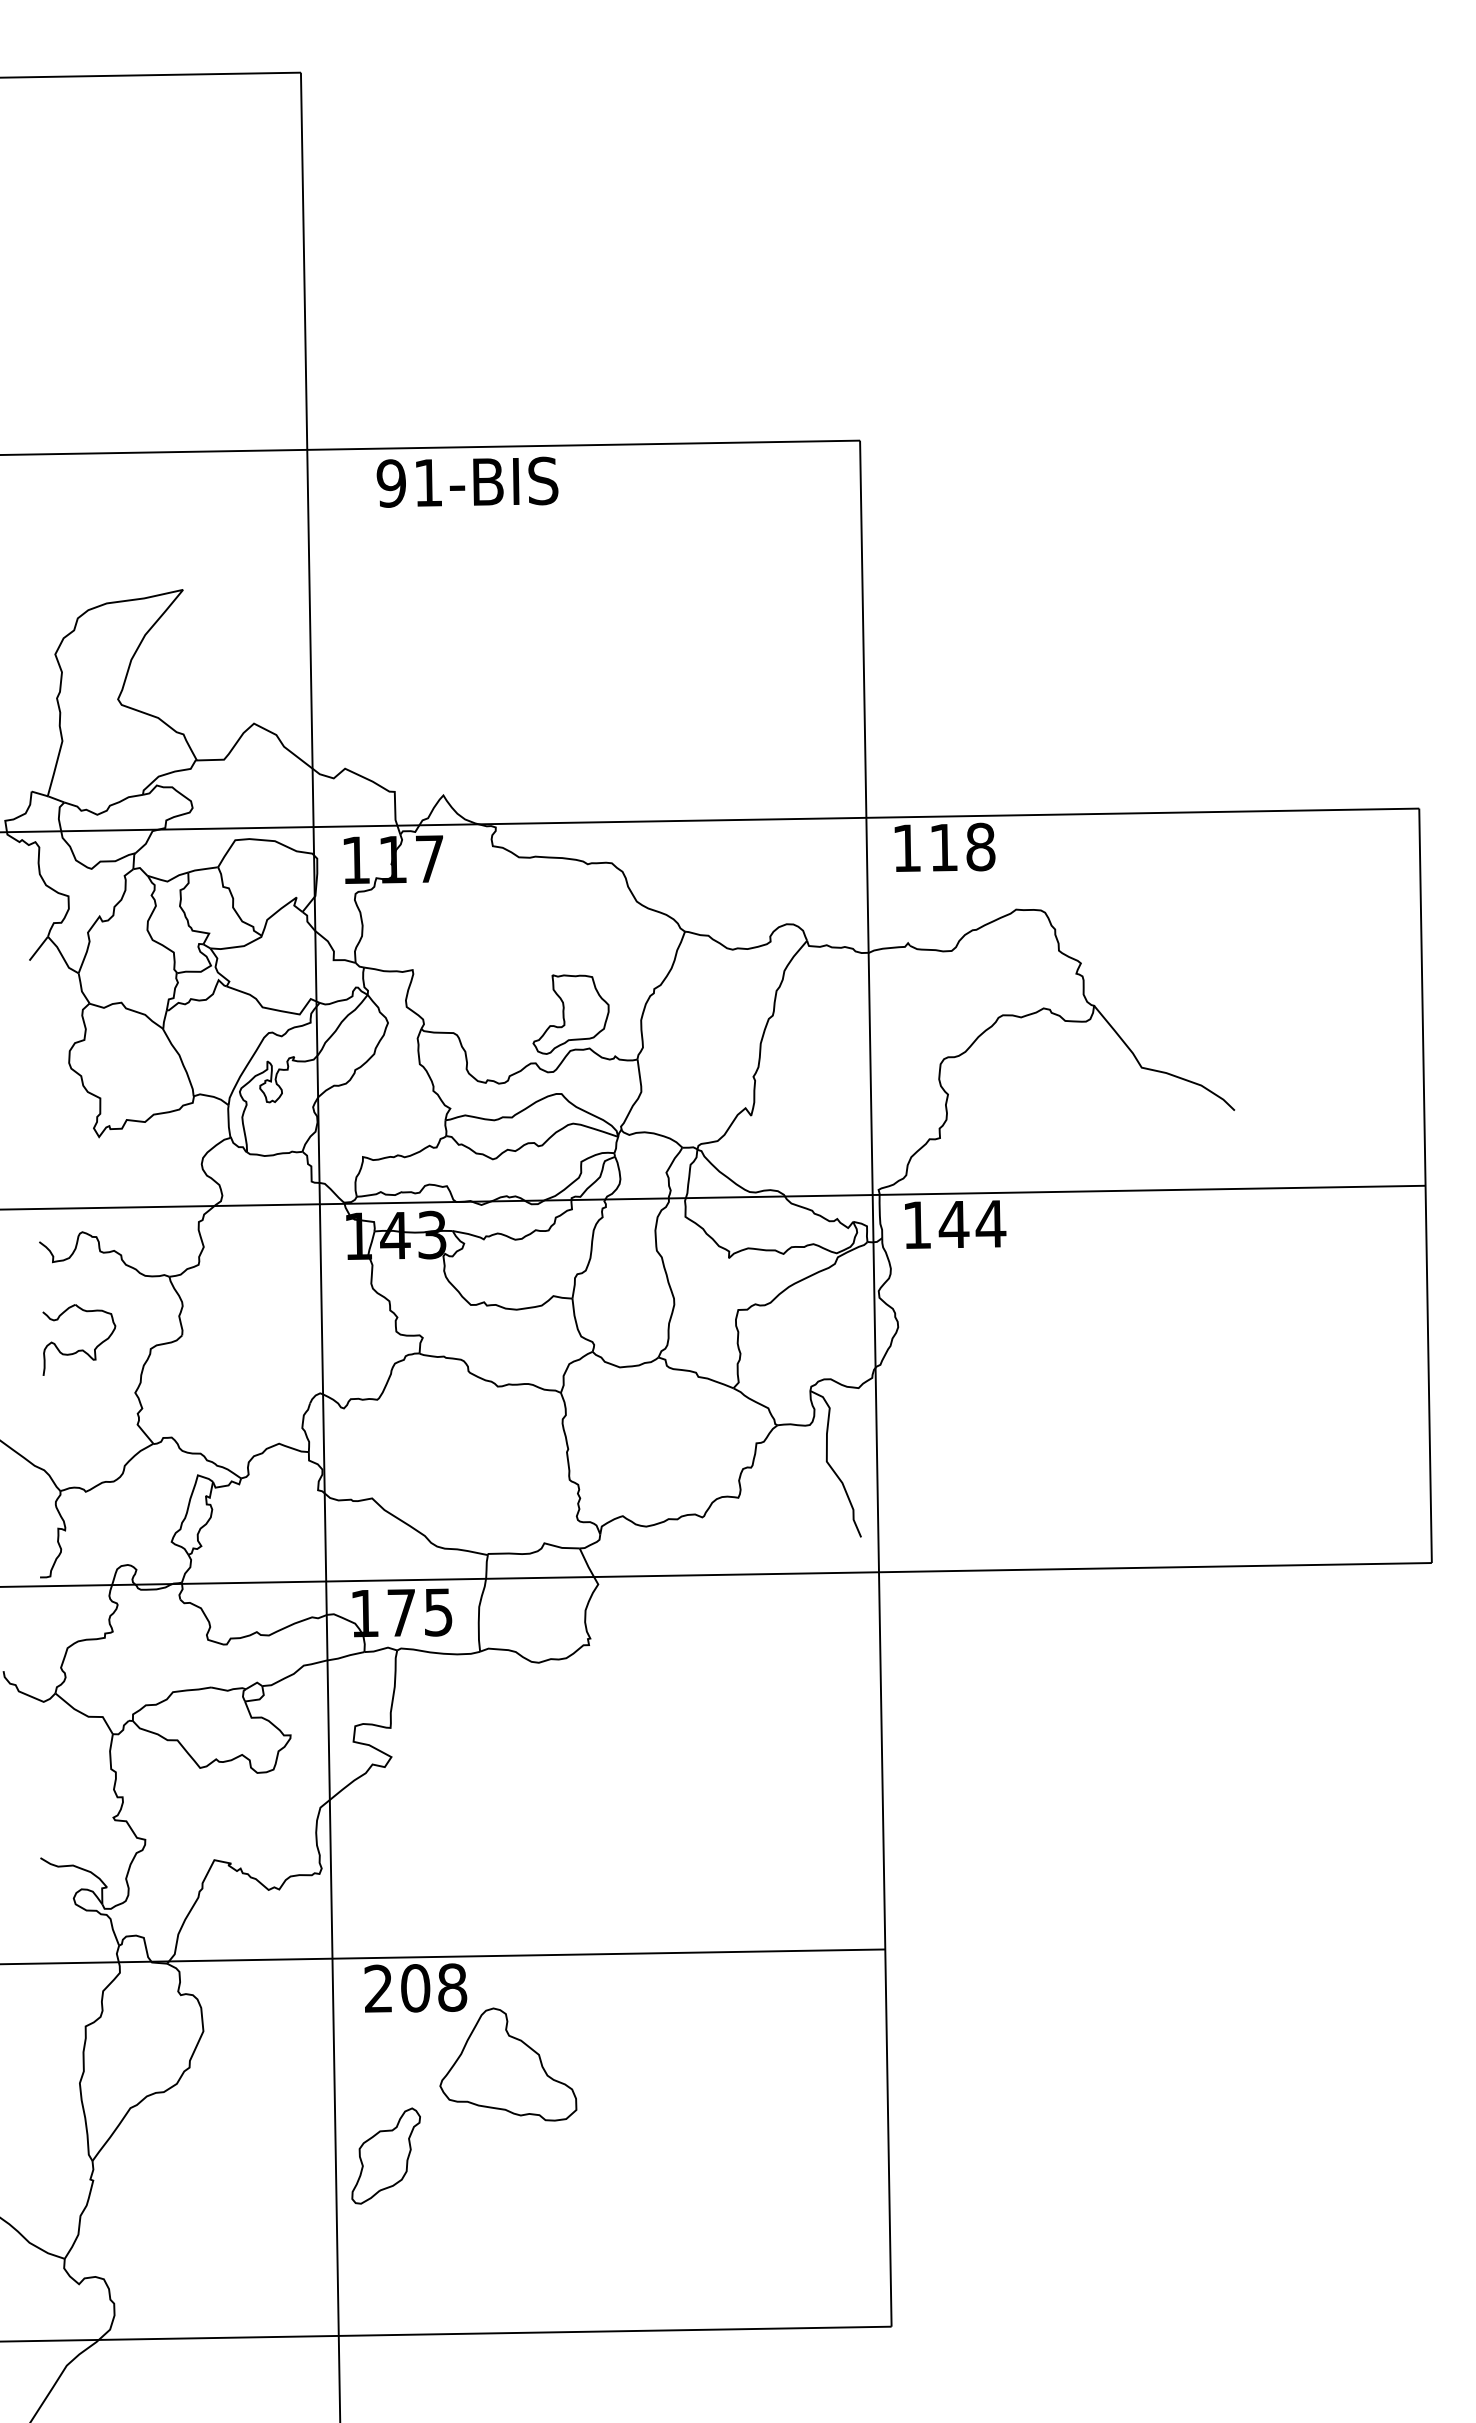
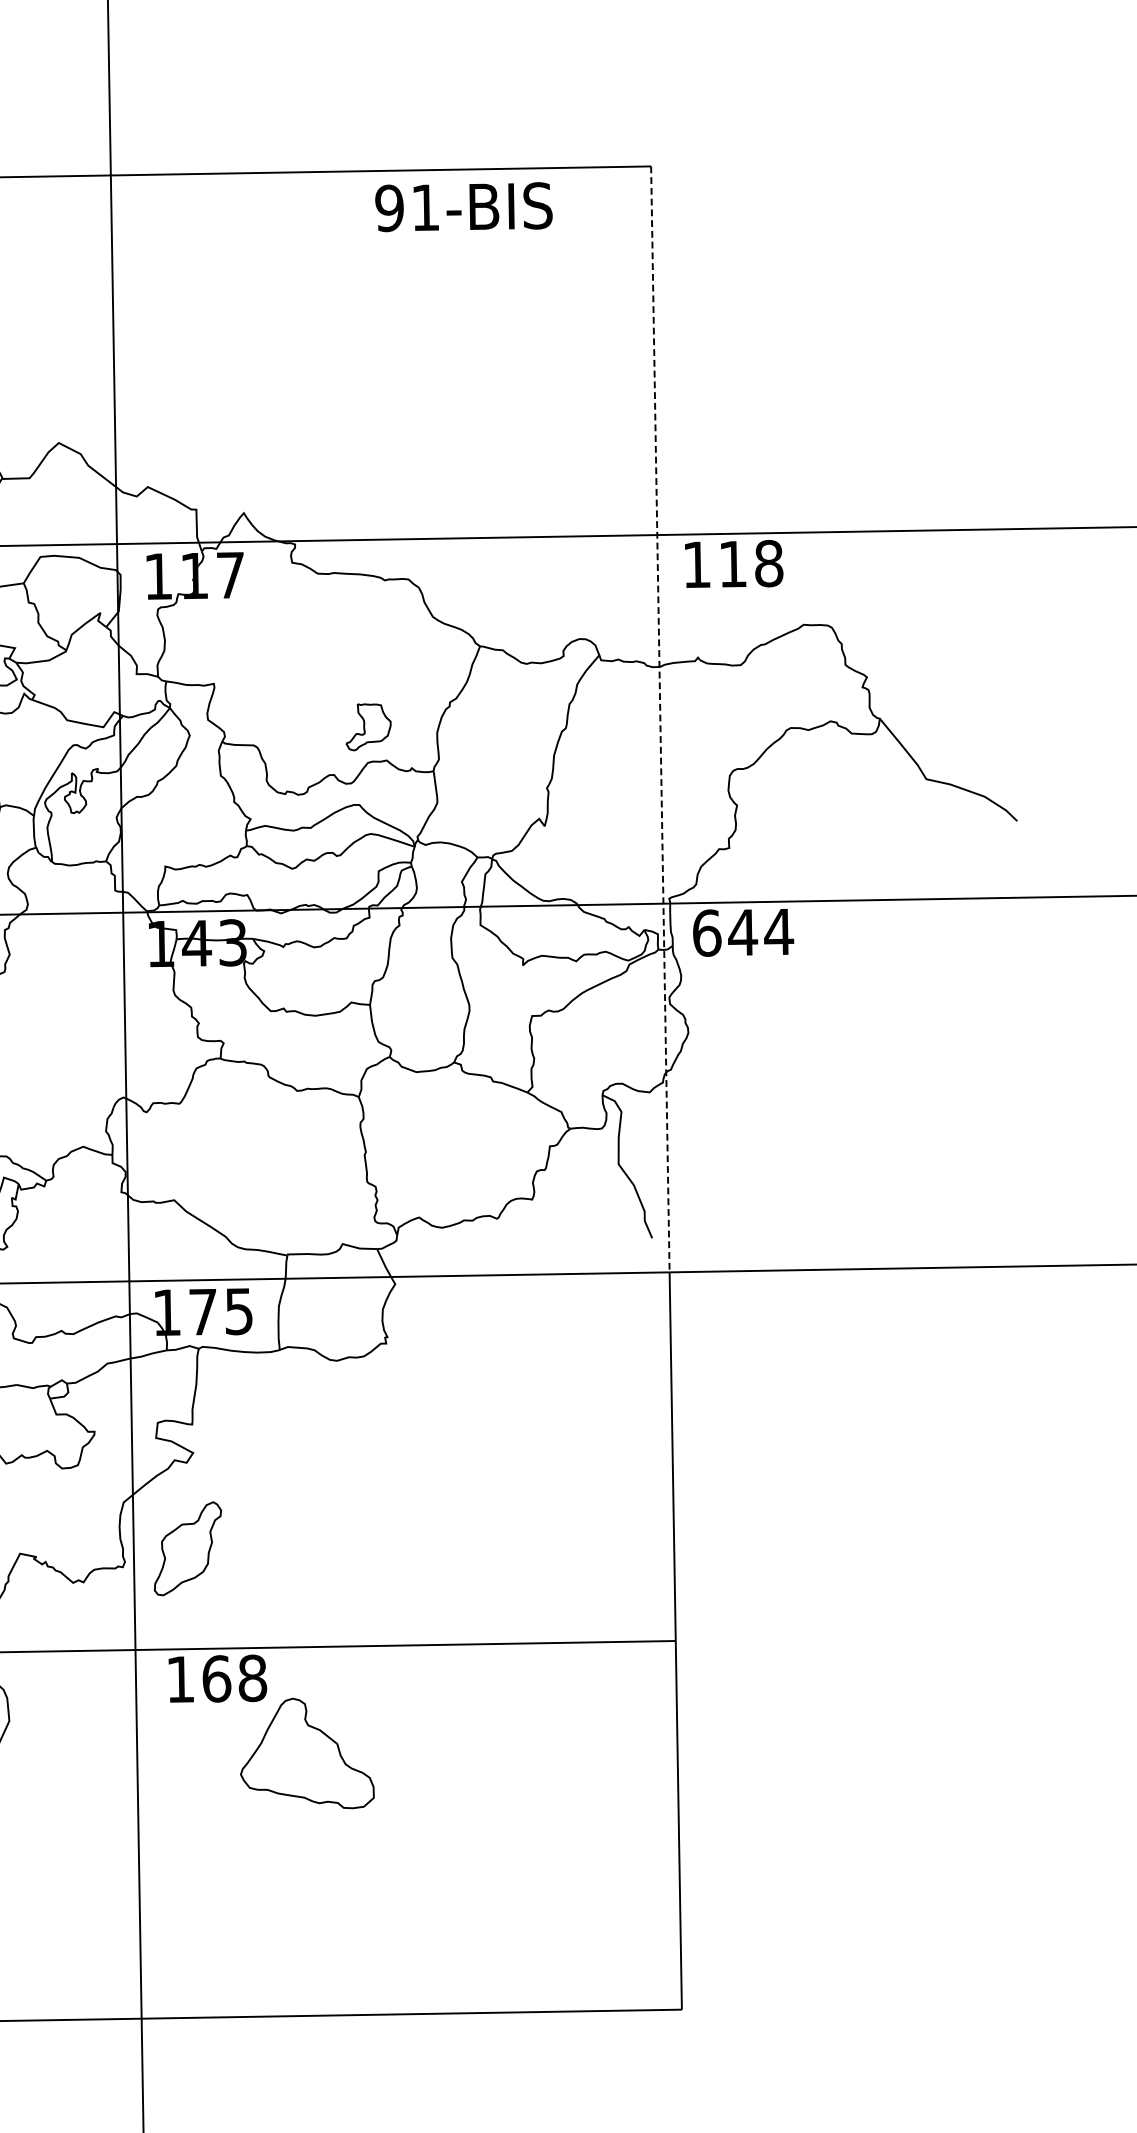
text: (467, 481) -> (463, 206), moved
line: (869, 1006) -> (660, 719), solid -> dashed
part: (570, 1014) -> (368, 727), size x0.6
text: (917, 1224) -> (707, 932), 144 -> 644
text: (397, 1988) -> (199, 1679), 208 -> 168
part: (385, 2155) -> (187, 1548), moved

